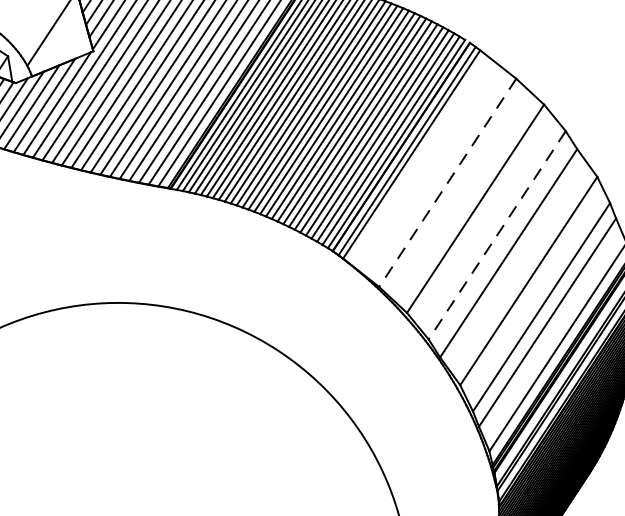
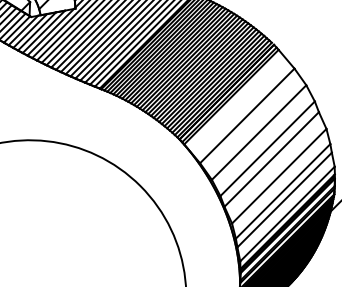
line: (447, 181) -> (247, 115), dashed -> solid
line: (496, 234) -> (267, 148), dashed -> solid

